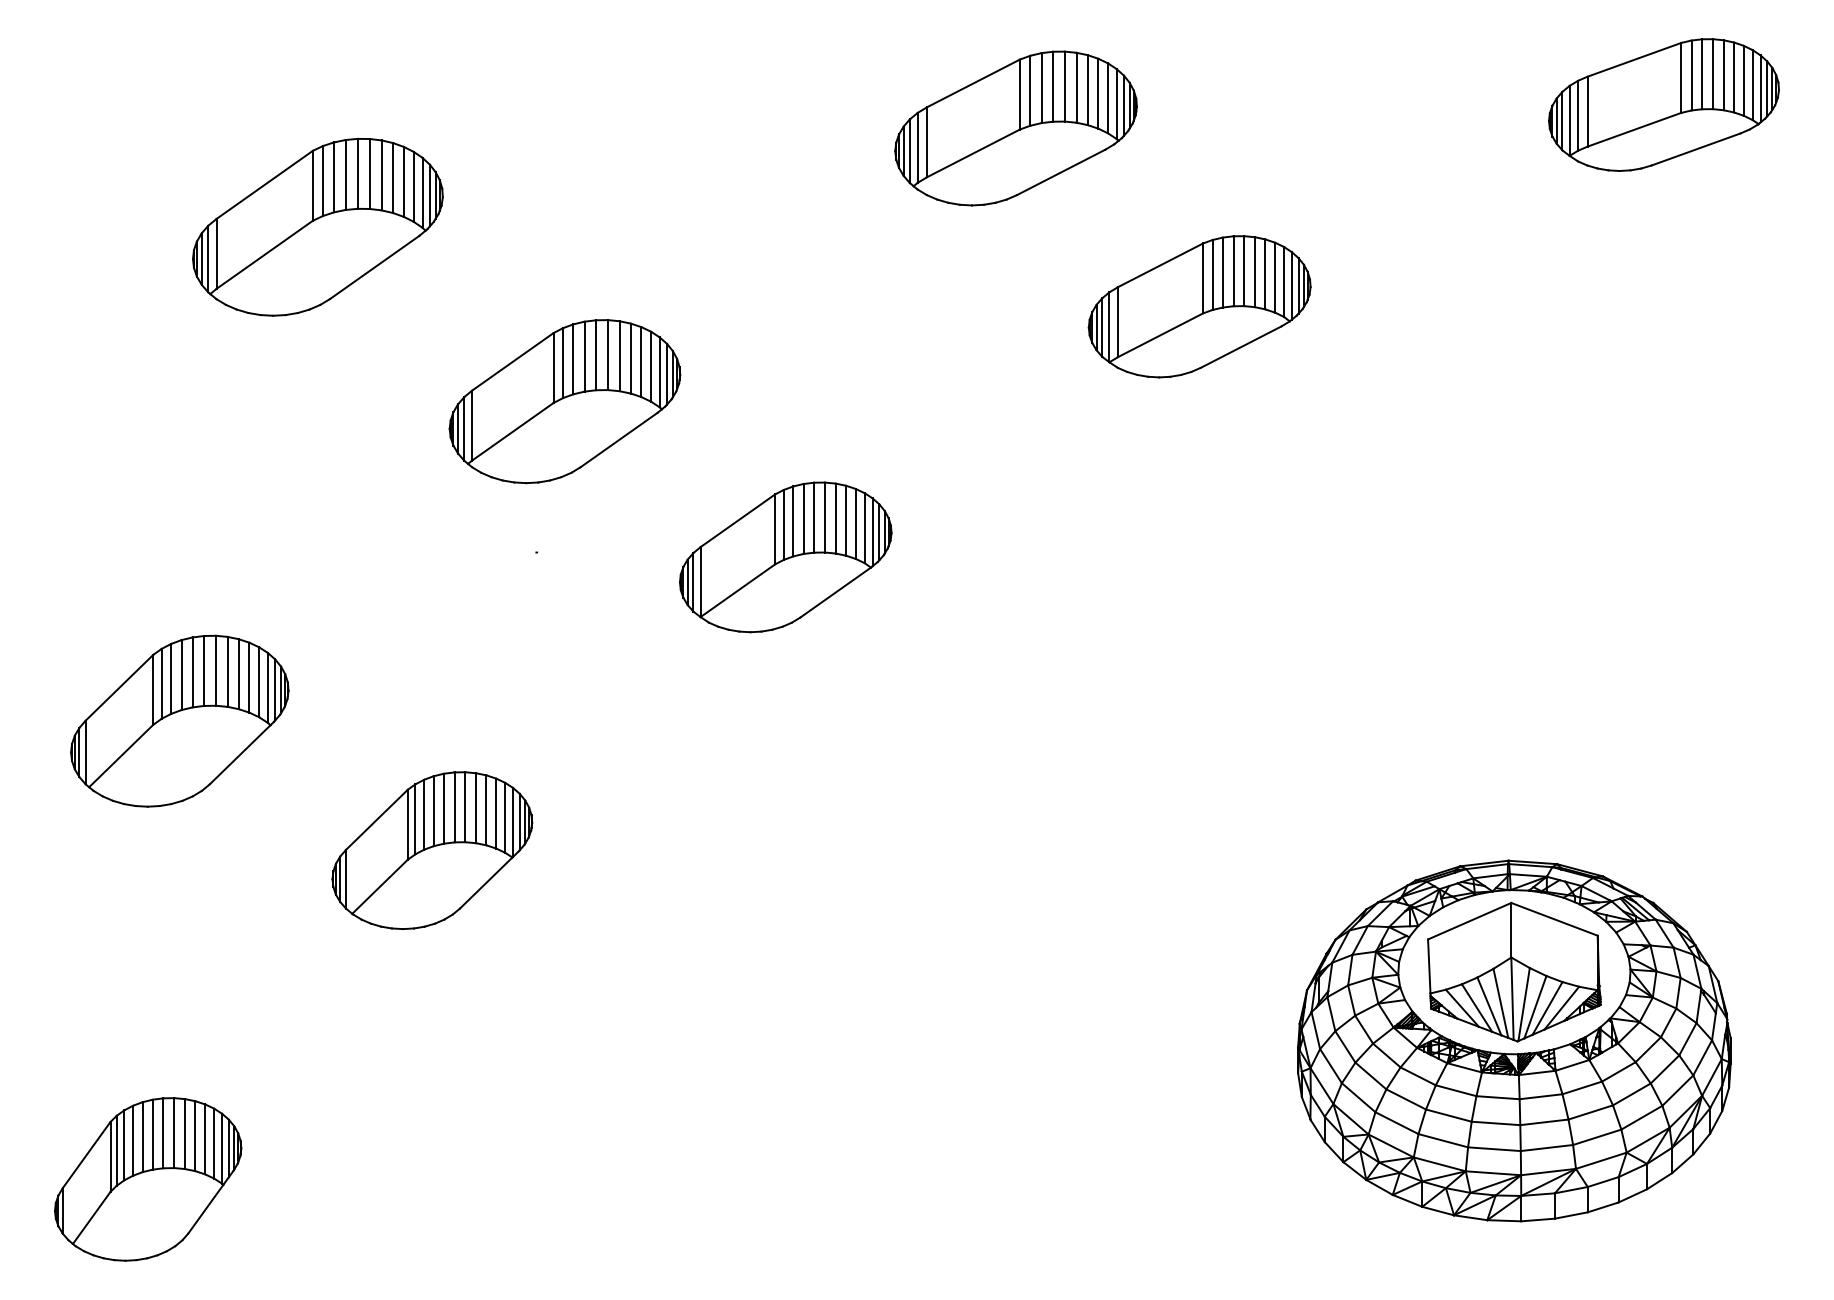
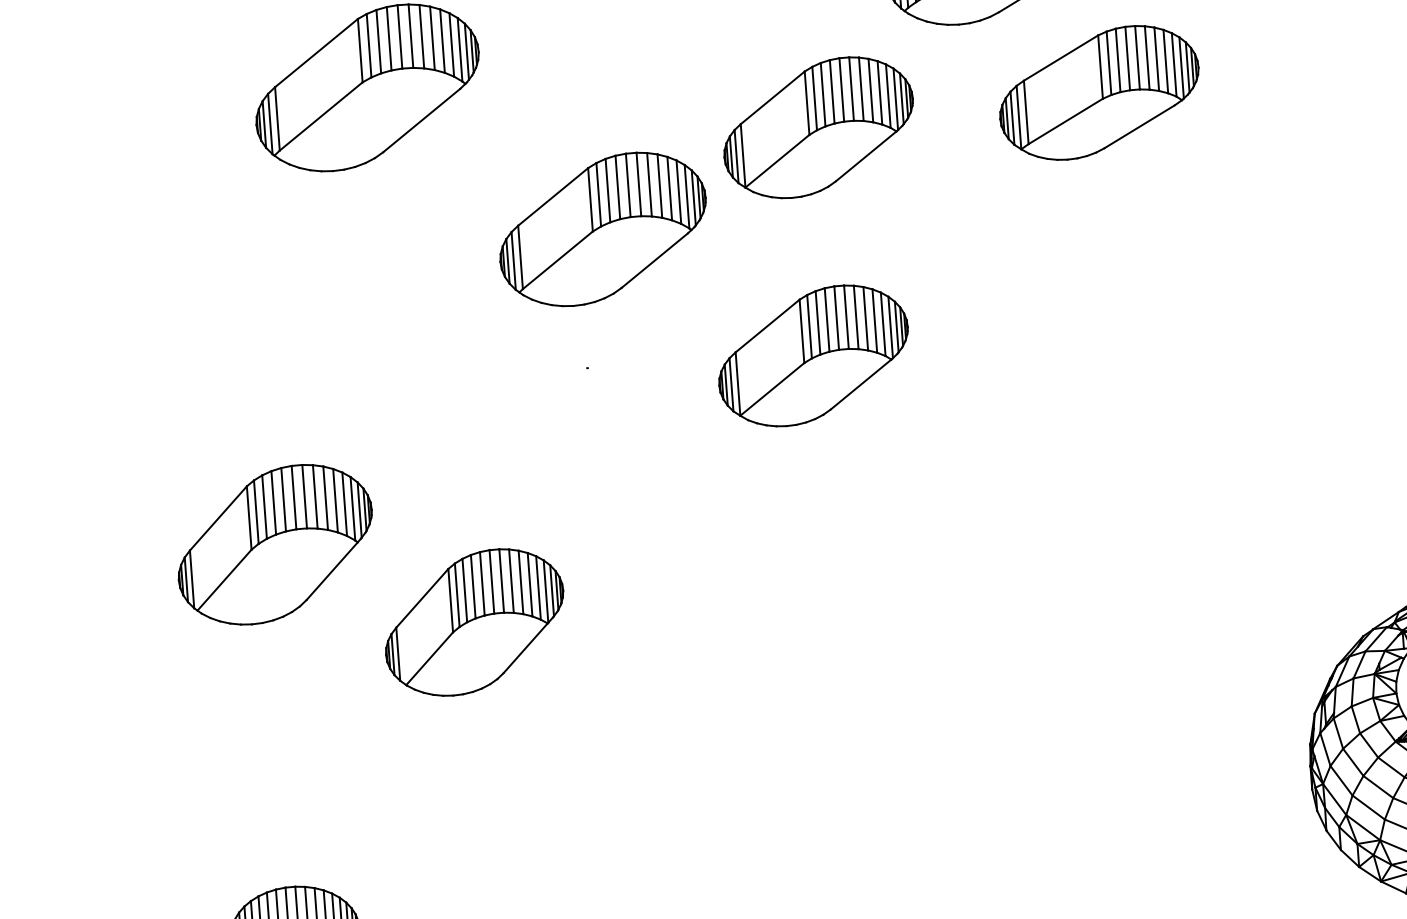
part: (1199, 306) -> (1099, 92), moved
part: (809, 307) -> (818, 127), added
part: (432, 850) -> (474, 622), moved

